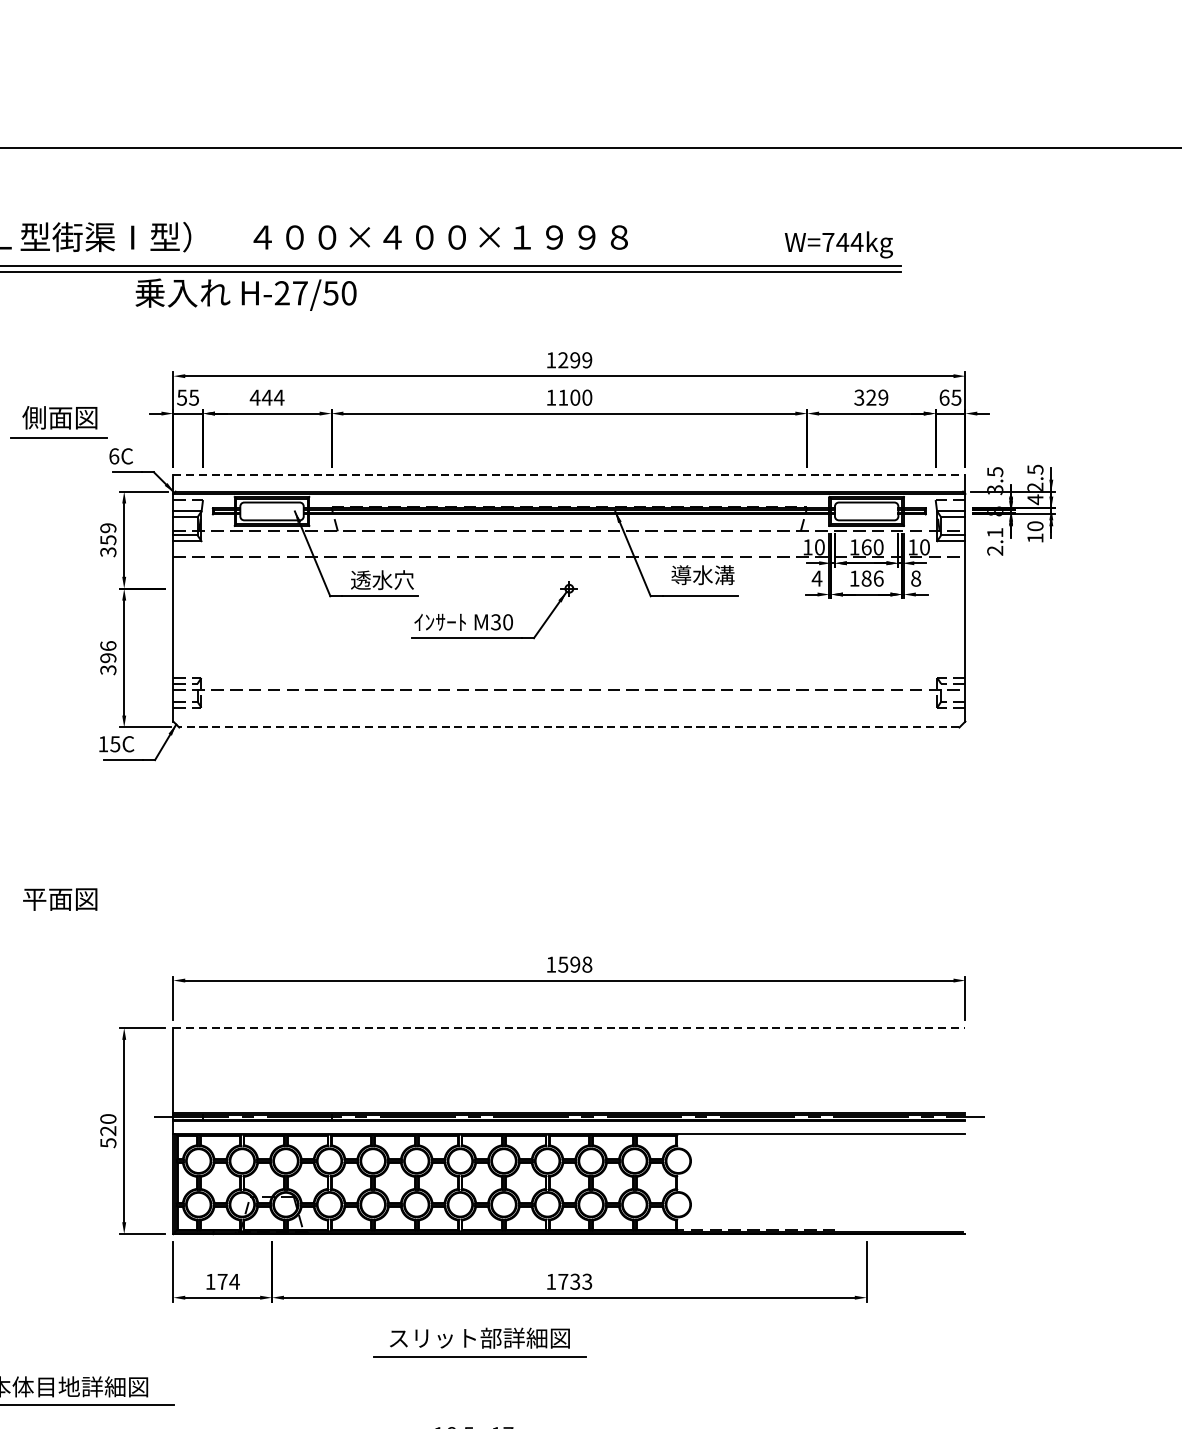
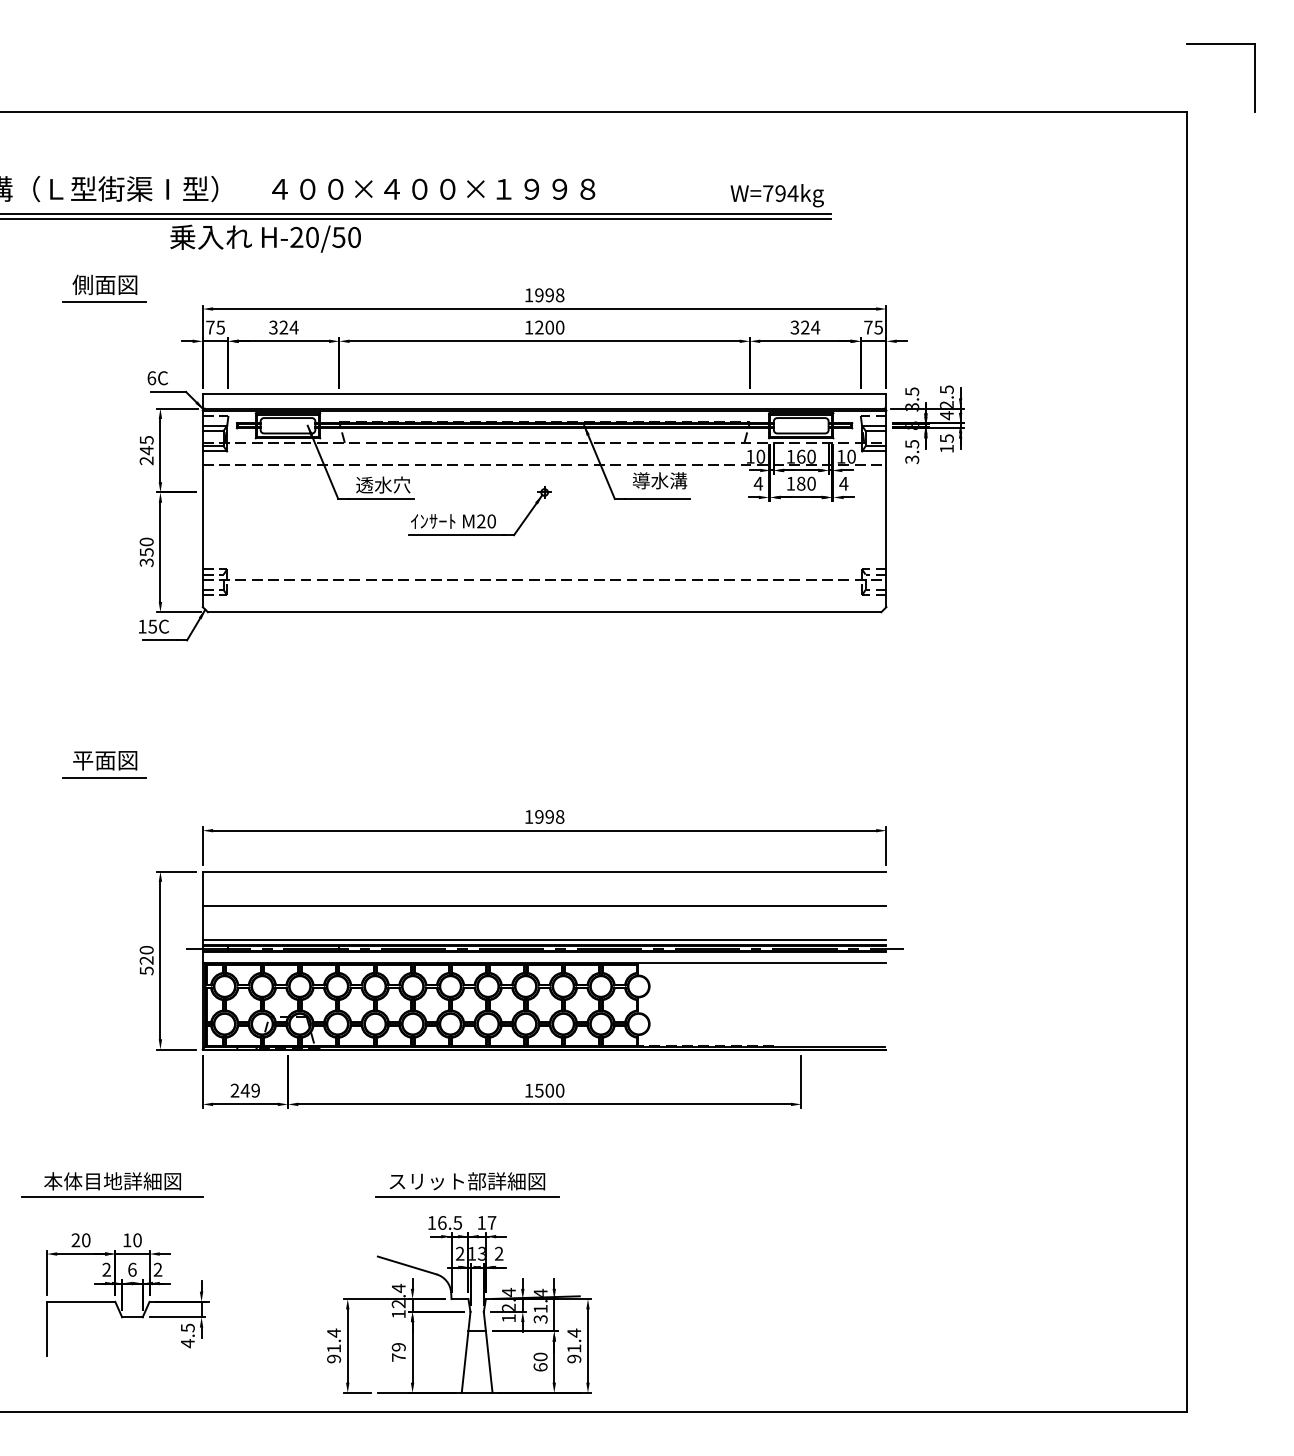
text: (842, 242) -> (780, 193), W=744kg -> W=794kg
text: (300, 293) -> (312, 237), H-27/50 -> H-20/50
text: (574, 360) -> (549, 295), 1299 -> 1998
text: (182, 397) -> (210, 327), 55 -> 75
text: (261, 397) -> (278, 327), 444 -> 324
text: (563, 397) -> (539, 327), 1100 -> 1200
text: (883, 397) -> (815, 327), 329 -> 324
text: (944, 397) -> (868, 327), 65 -> 75
part: (59, 421) -> (104, 288), moved
line: (569, 475) -> (544, 394), dashed -> solid
text: (1034, 526) -> (946, 438), 10 -> 15
text: (108, 540) -> (146, 450), 359 -> 245
text: (995, 542) -> (912, 452), 2.1 -> 3.5
text: (878, 578) -> (811, 483), 186 -> 180
text: (915, 578) -> (843, 483), 8 -> 4
text: (496, 622) -> (481, 521), M30 -> M20
text: (108, 651) -> (146, 546), 396 -> 350
line: (569, 727) -> (544, 612), dashed -> solid
line: (59, 918) -> (104, 777), added
text: (563, 964) -> (539, 816), 1598 -> 1998
line: (569, 1027) -> (544, 871), dashed -> solid
line: (569, 1067) -> (544, 905), added
line: (569, 1107) -> (544, 940), added
text: (222, 1281) -> (245, 1090), 174 -> 249
text: (574, 1281) -> (549, 1090), 1733 -> 1500
part: (479, 1341) -> (467, 1184), moved

